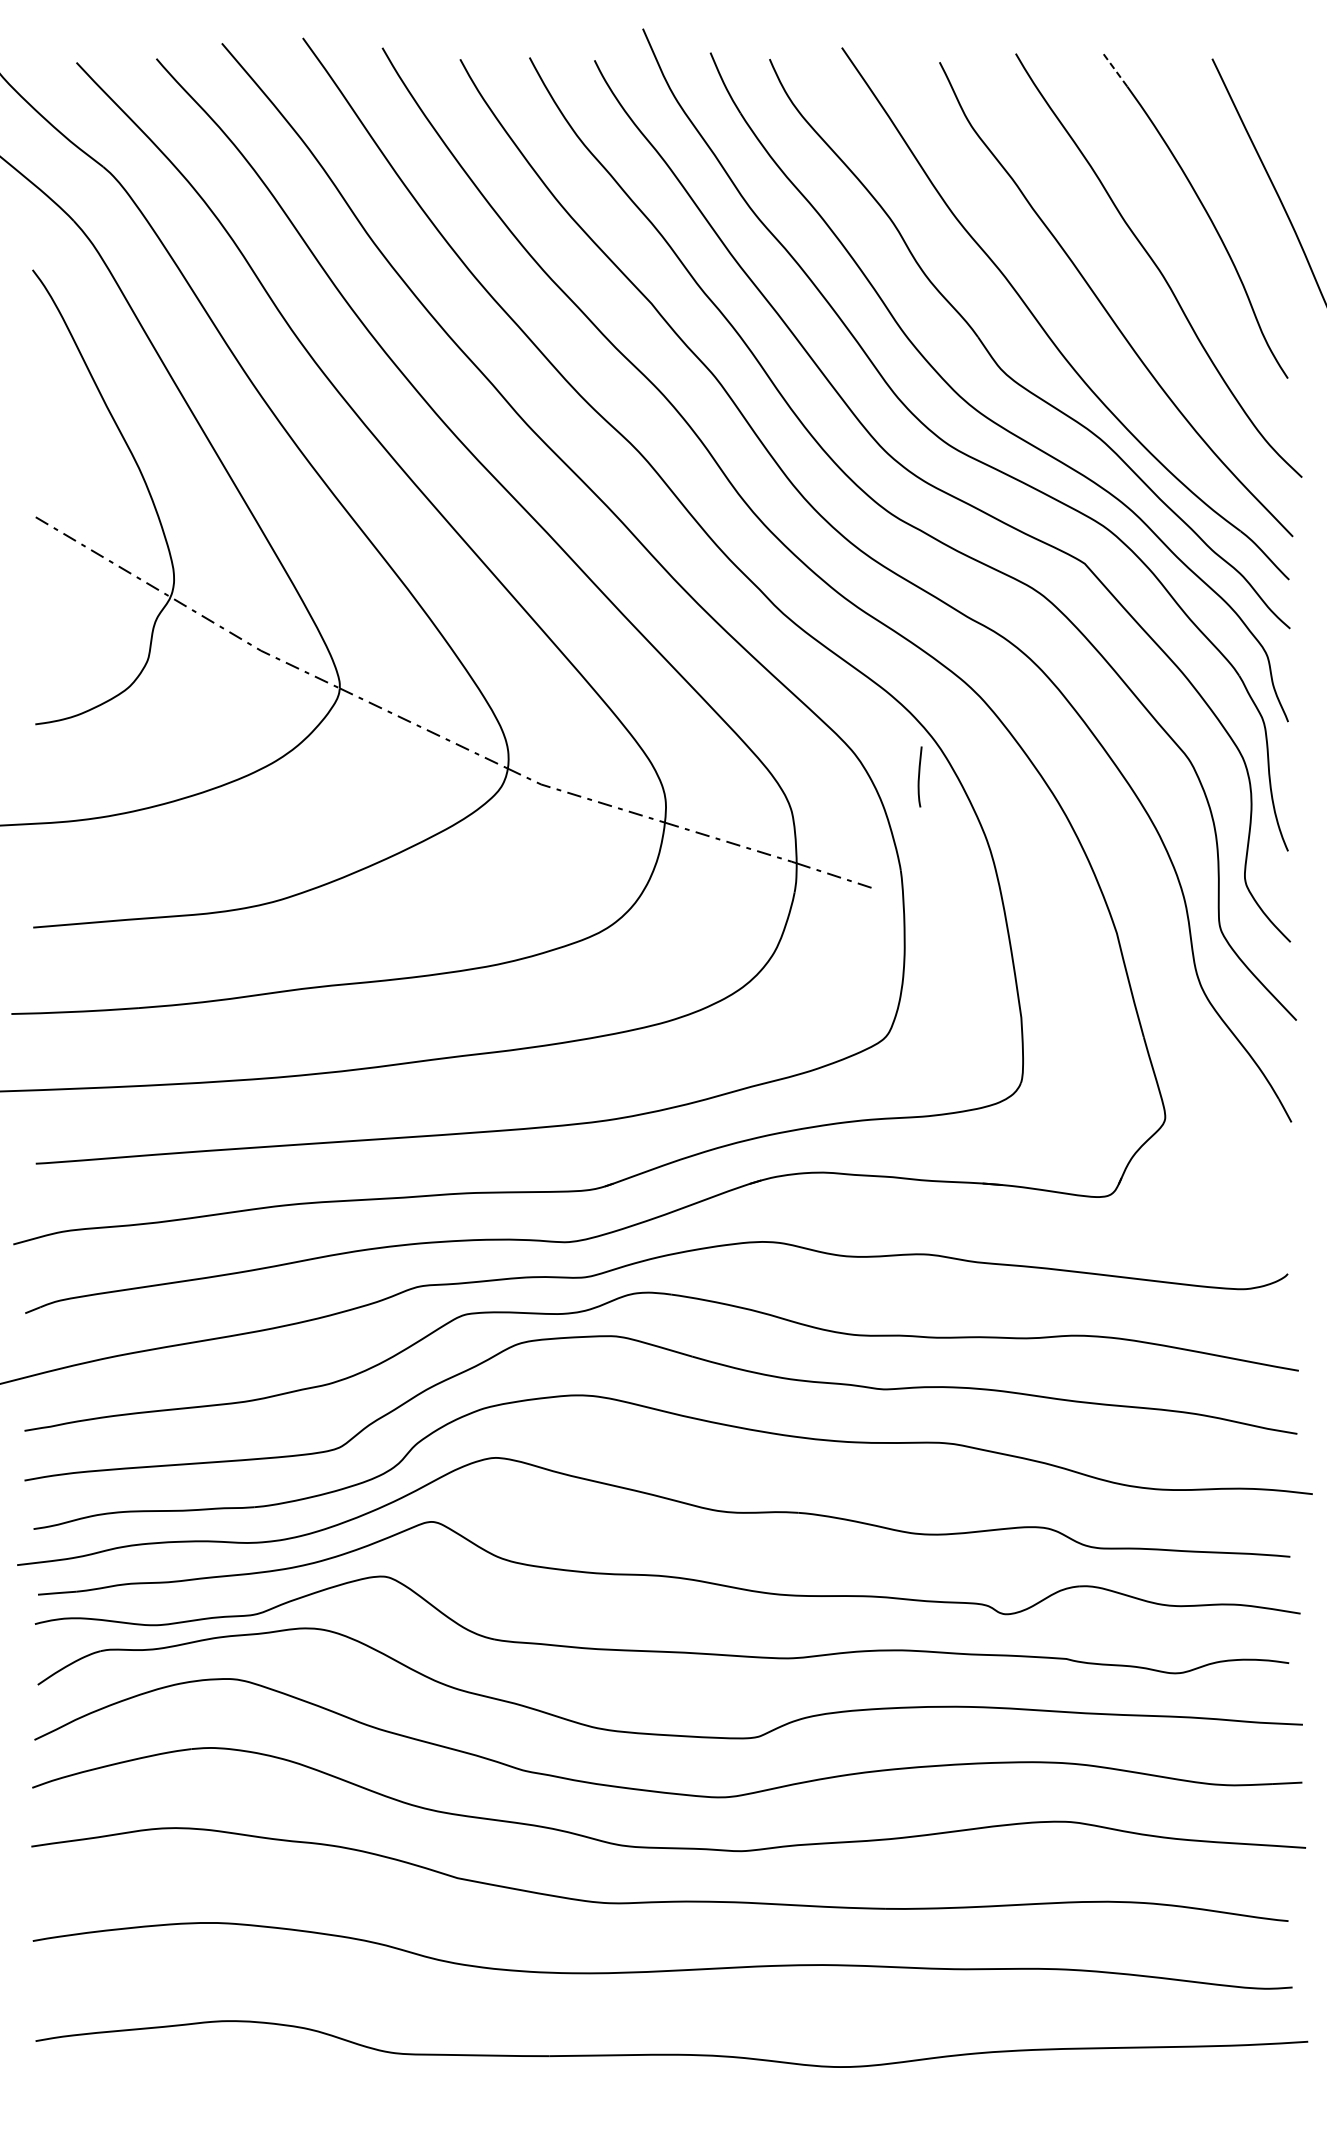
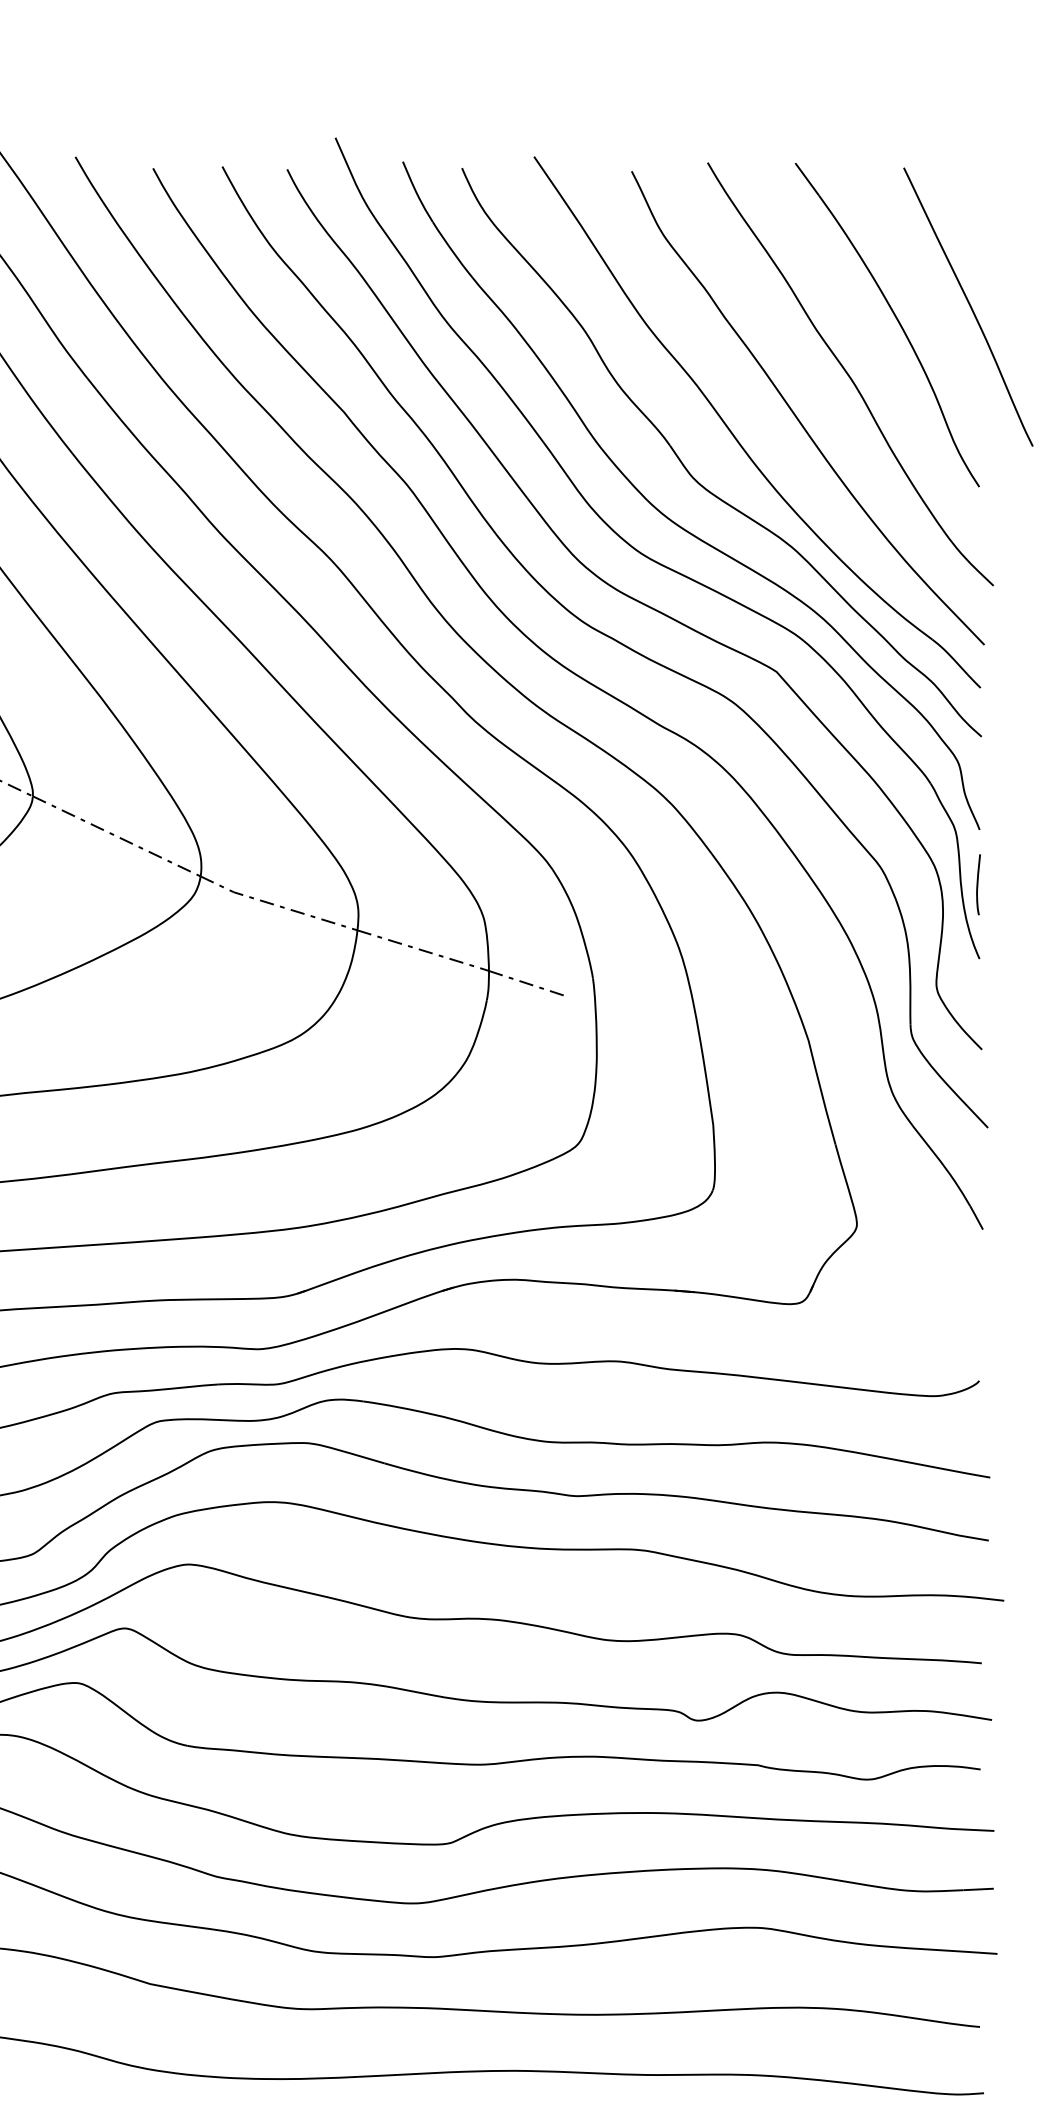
line: (1115, 69) -> (807, 178), dashed -> solid
curve: (919, 776) -> (977, 884), moved

